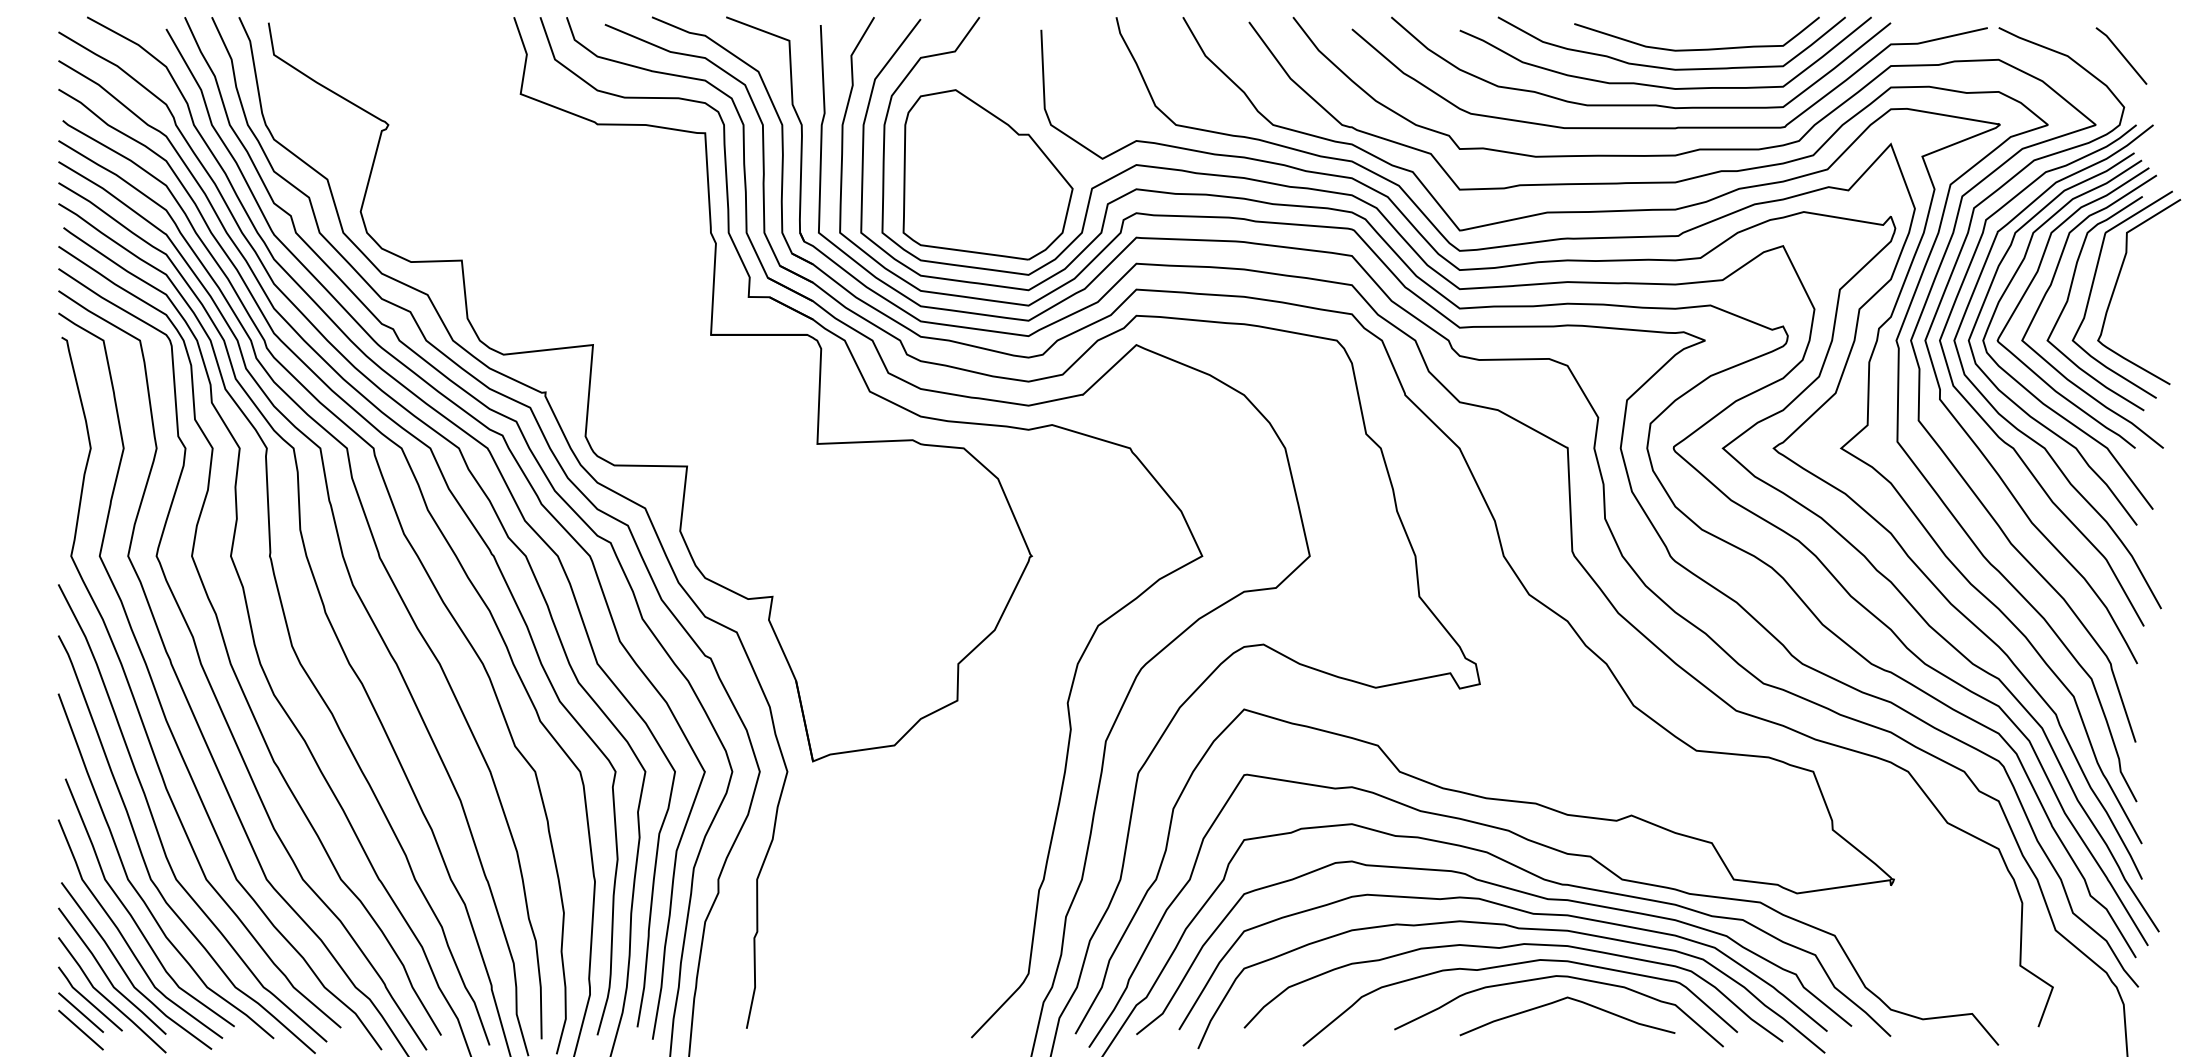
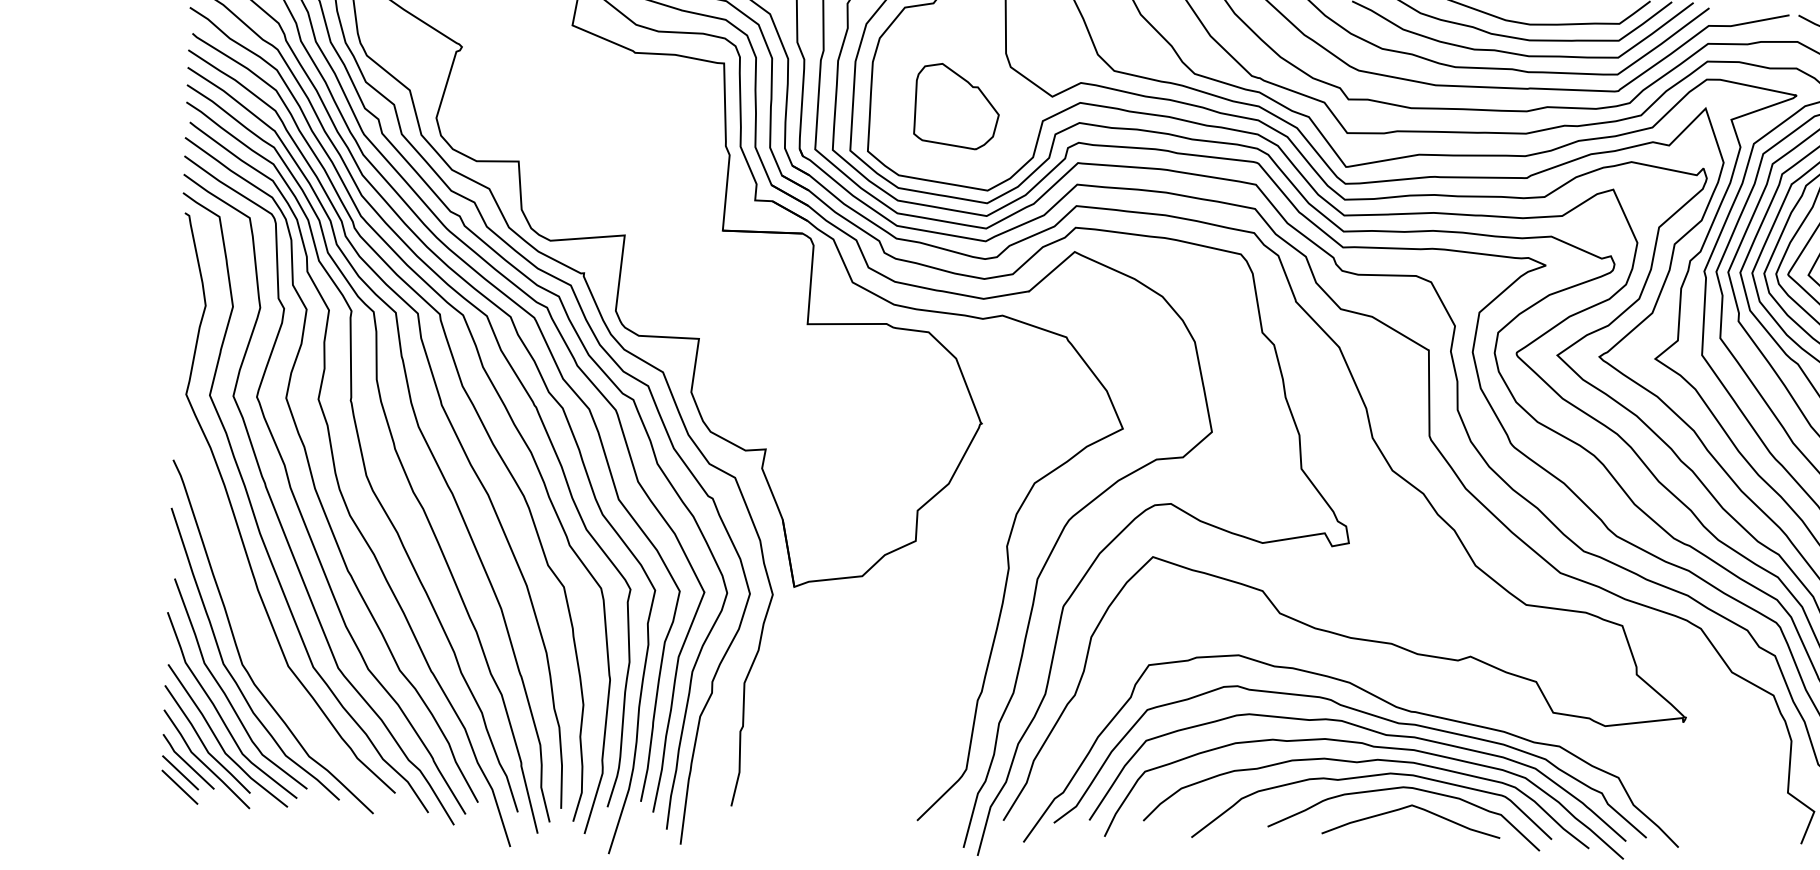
part: (987, 174) -> (956, 106), size x0.6
curve: (156, 825) -> (248, 620), removed
curve: (1562, 853) -> (1412, 685), removed

